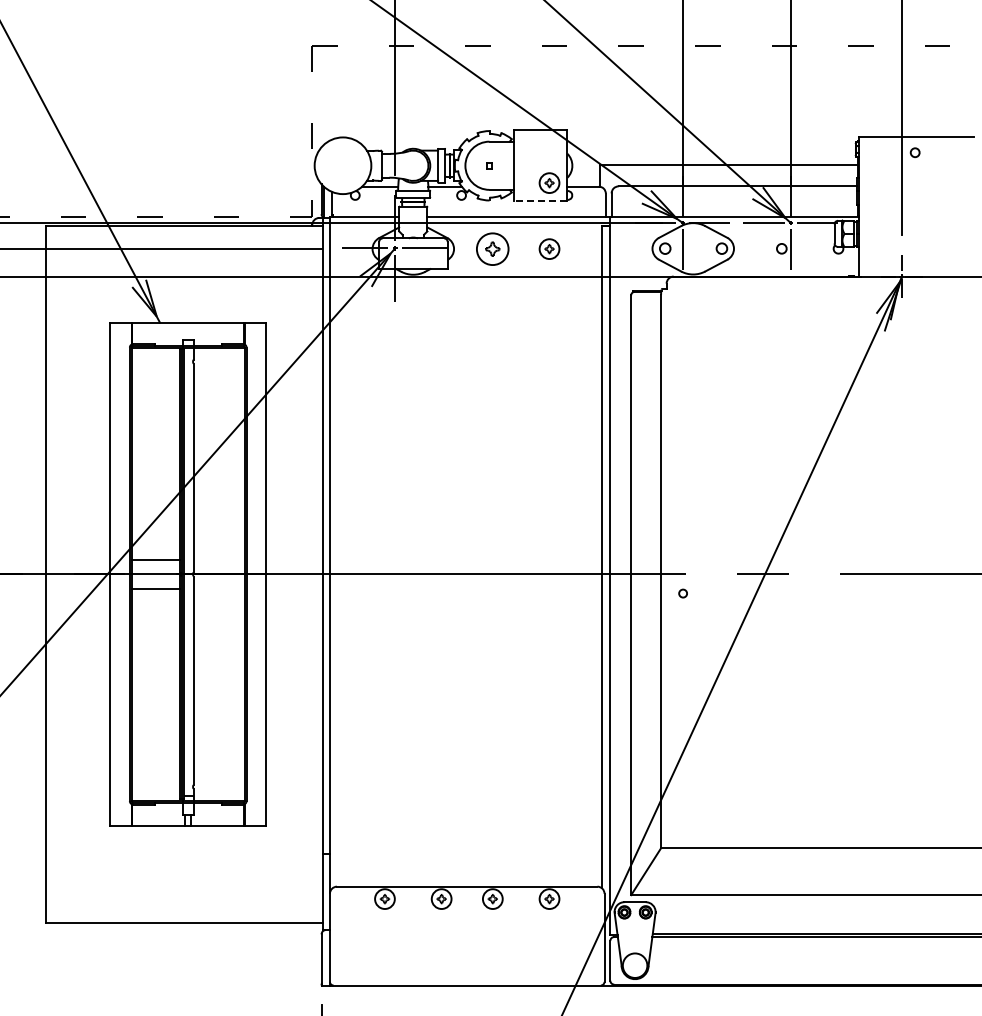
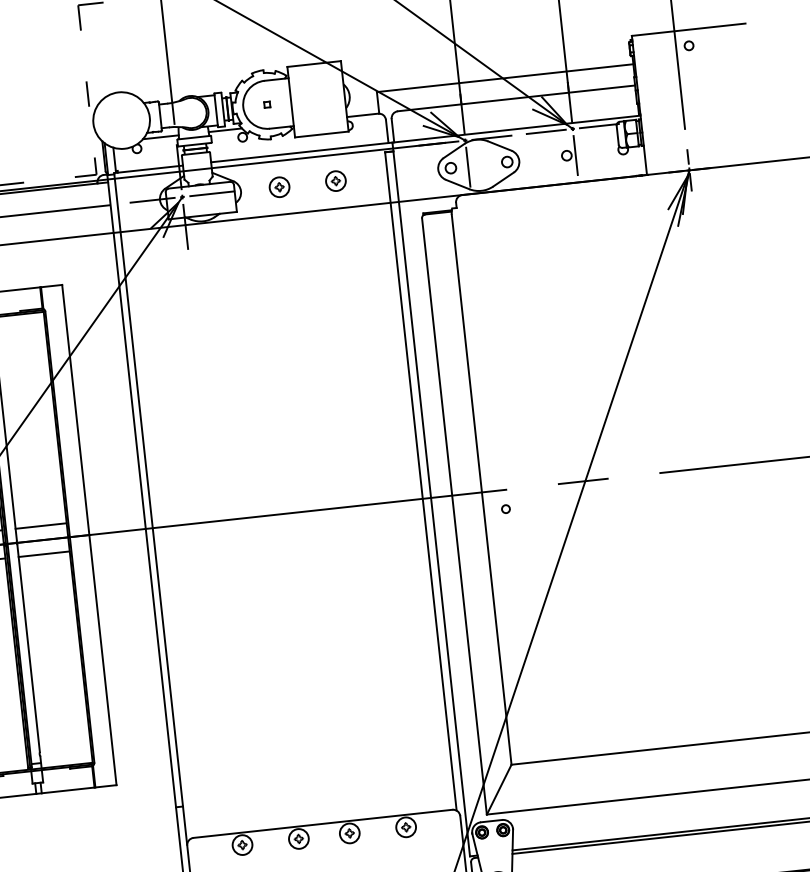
part: (549, 182) -> (328, 114), removed
line: (540, 201) -> (321, 134), dashed -> solid
part: (492, 248) -> (279, 186), size x0.62
line: (218, 560) -> (40, 526), added
line: (218, 588) -> (43, 554), added

